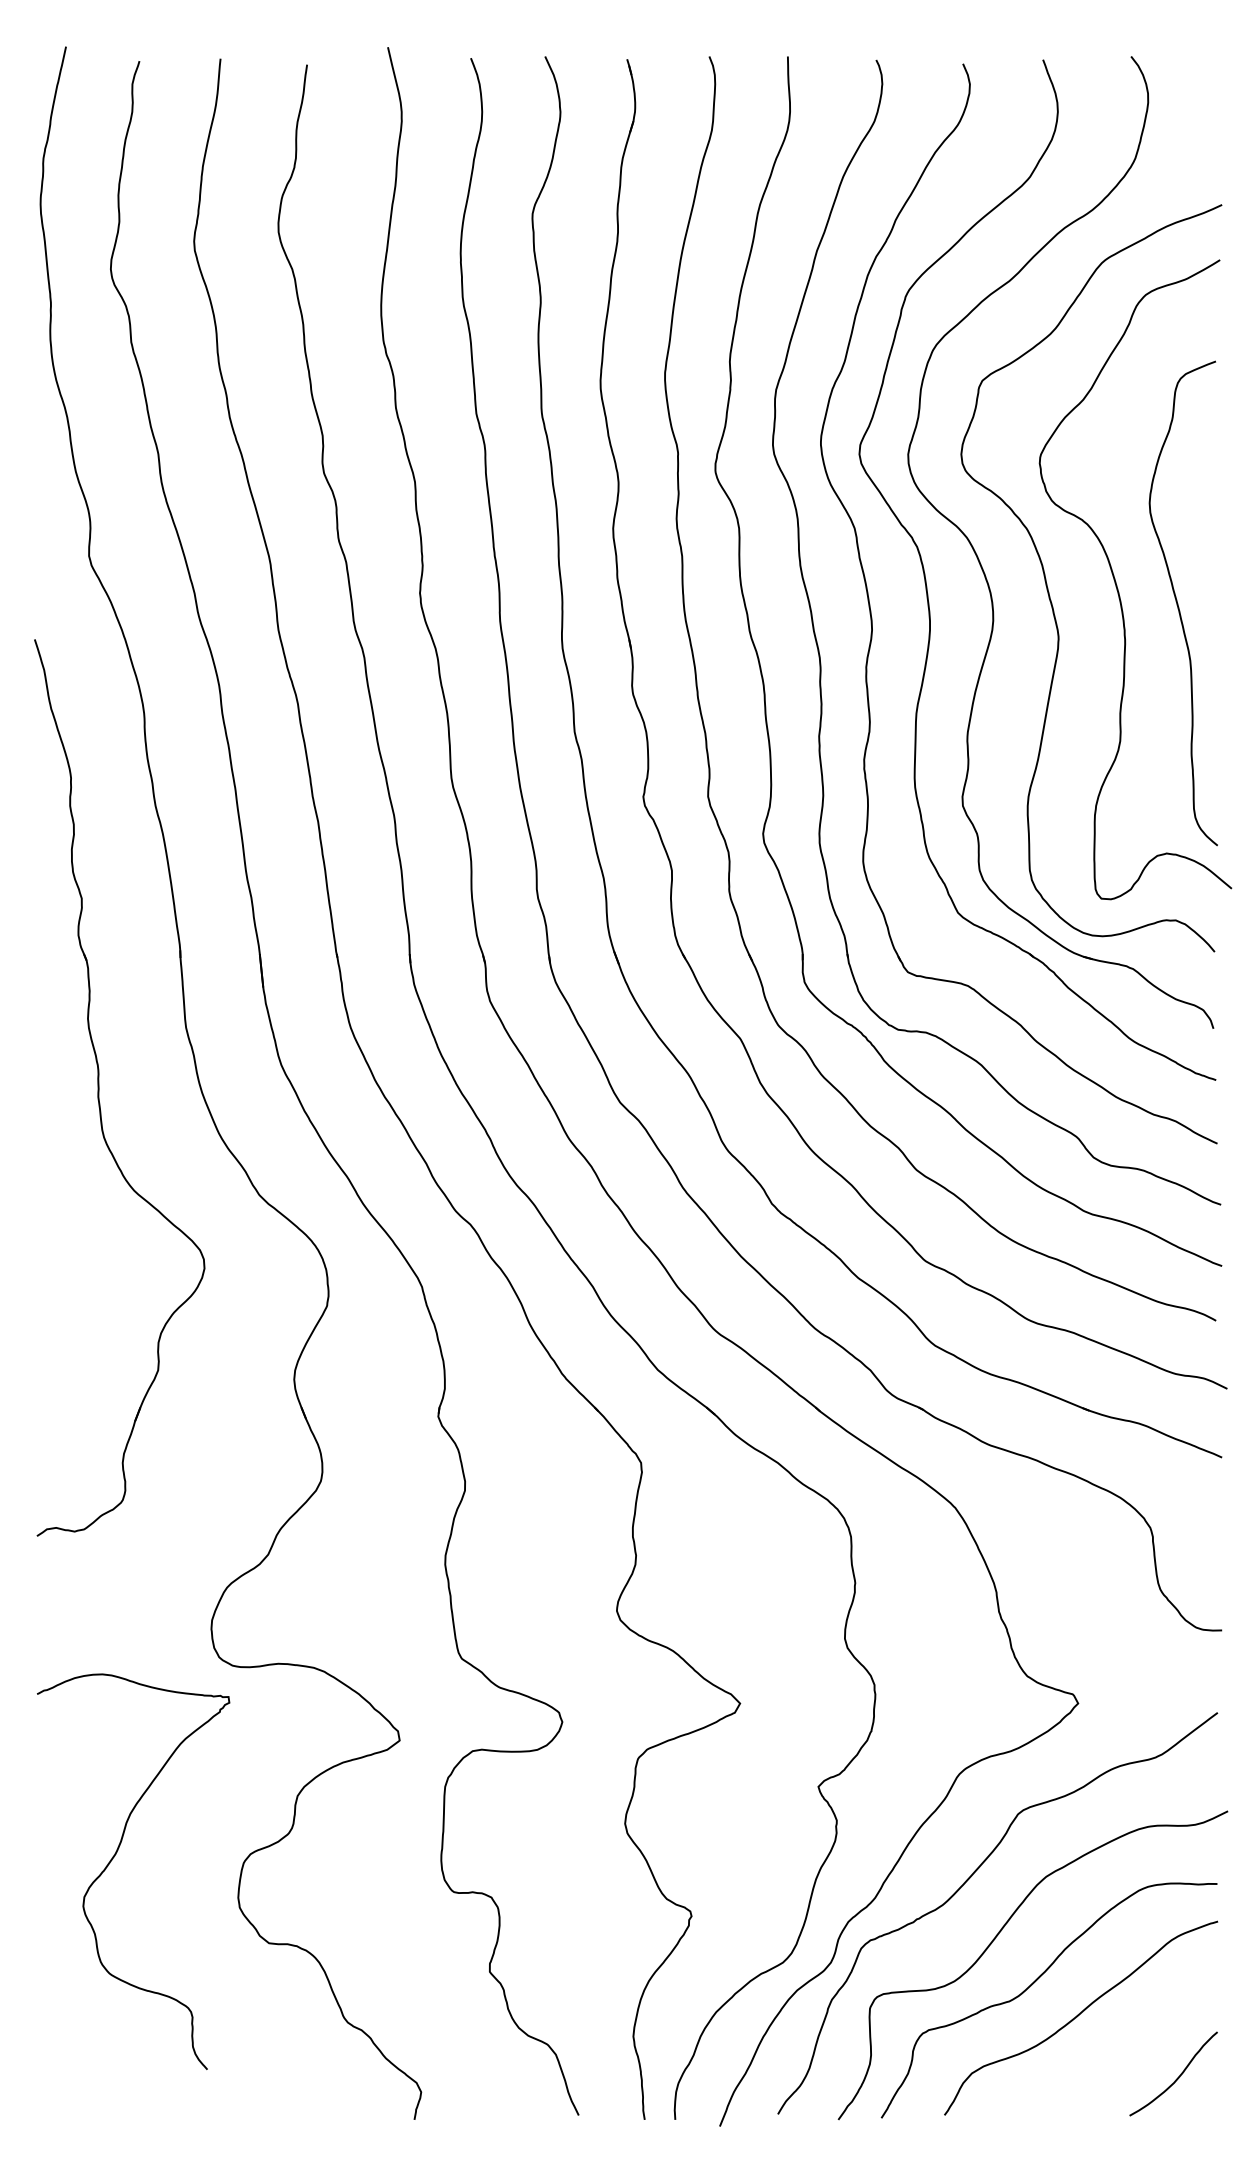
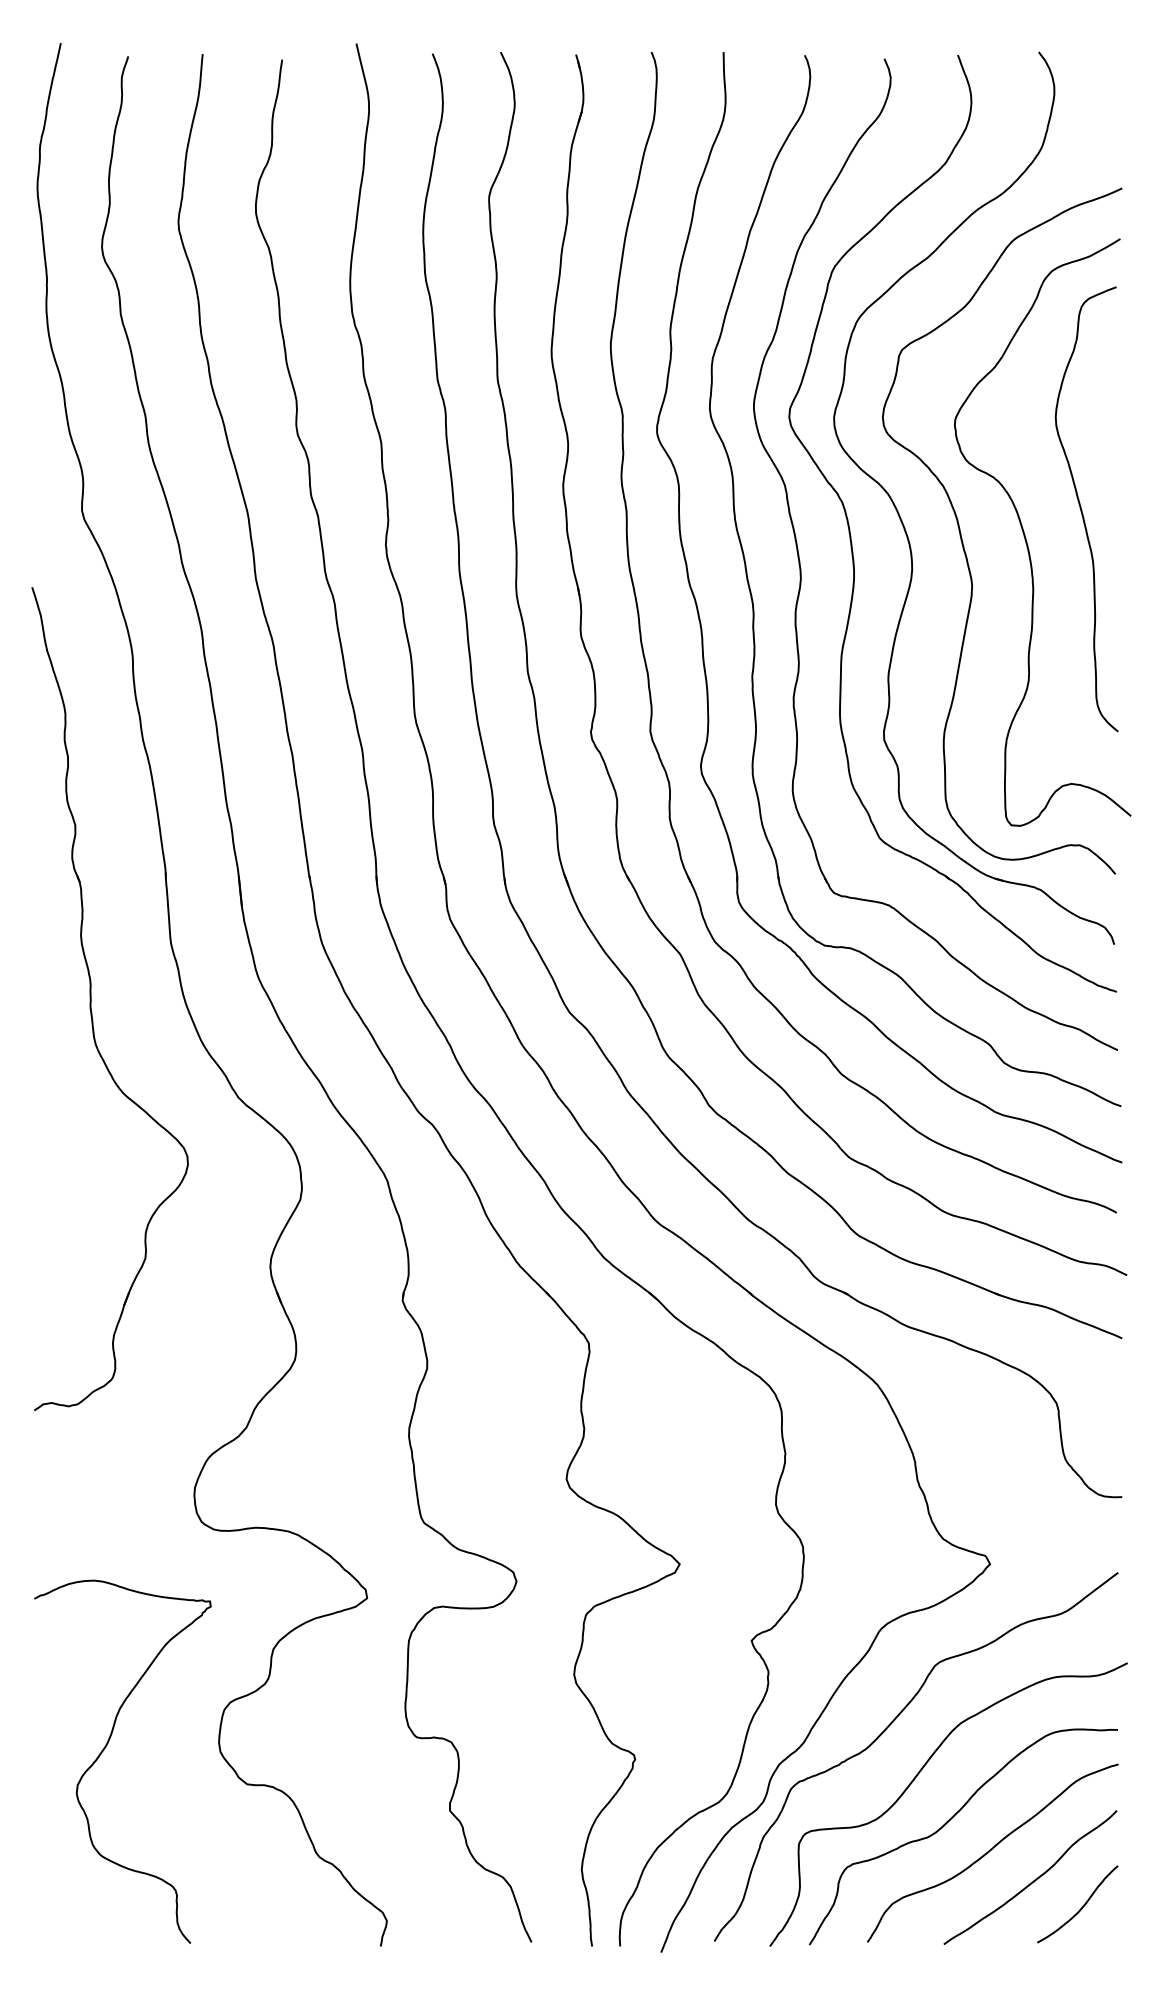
curve: (1178, 603) -> (1082, 509), moved
curve: (114, 1857) -> (105, 1748), moved
curve: (1124, 2048) -> (1032, 1880), added

